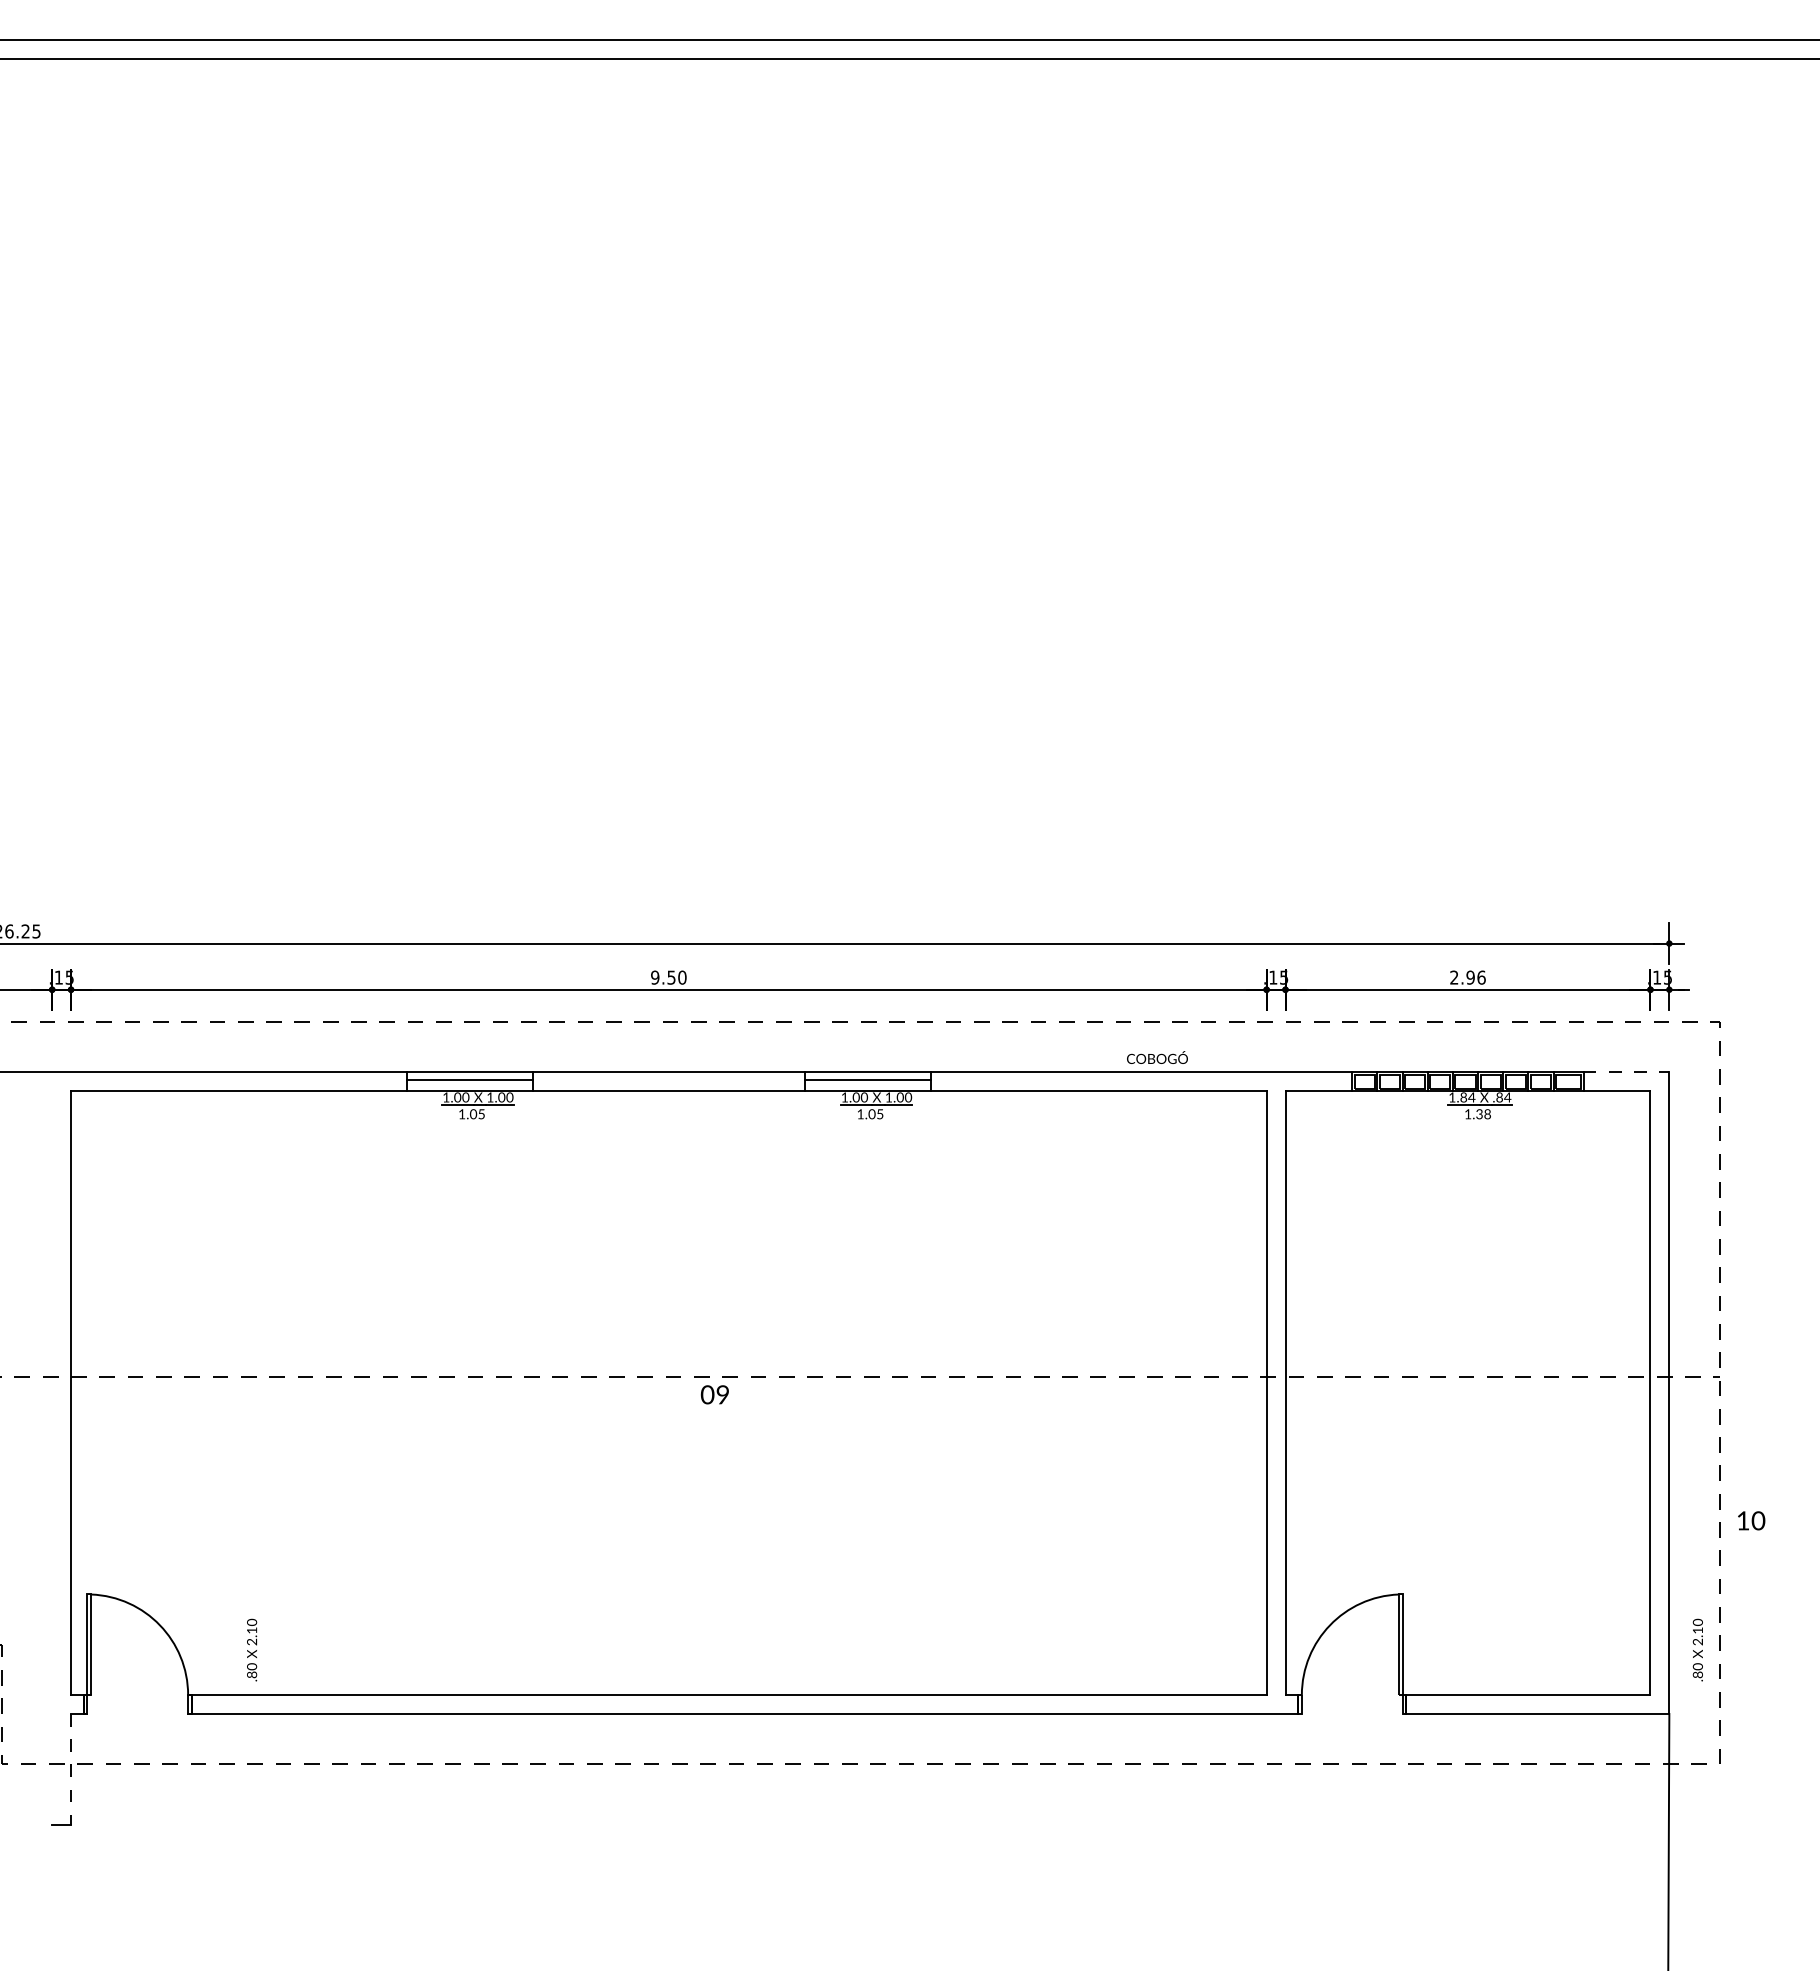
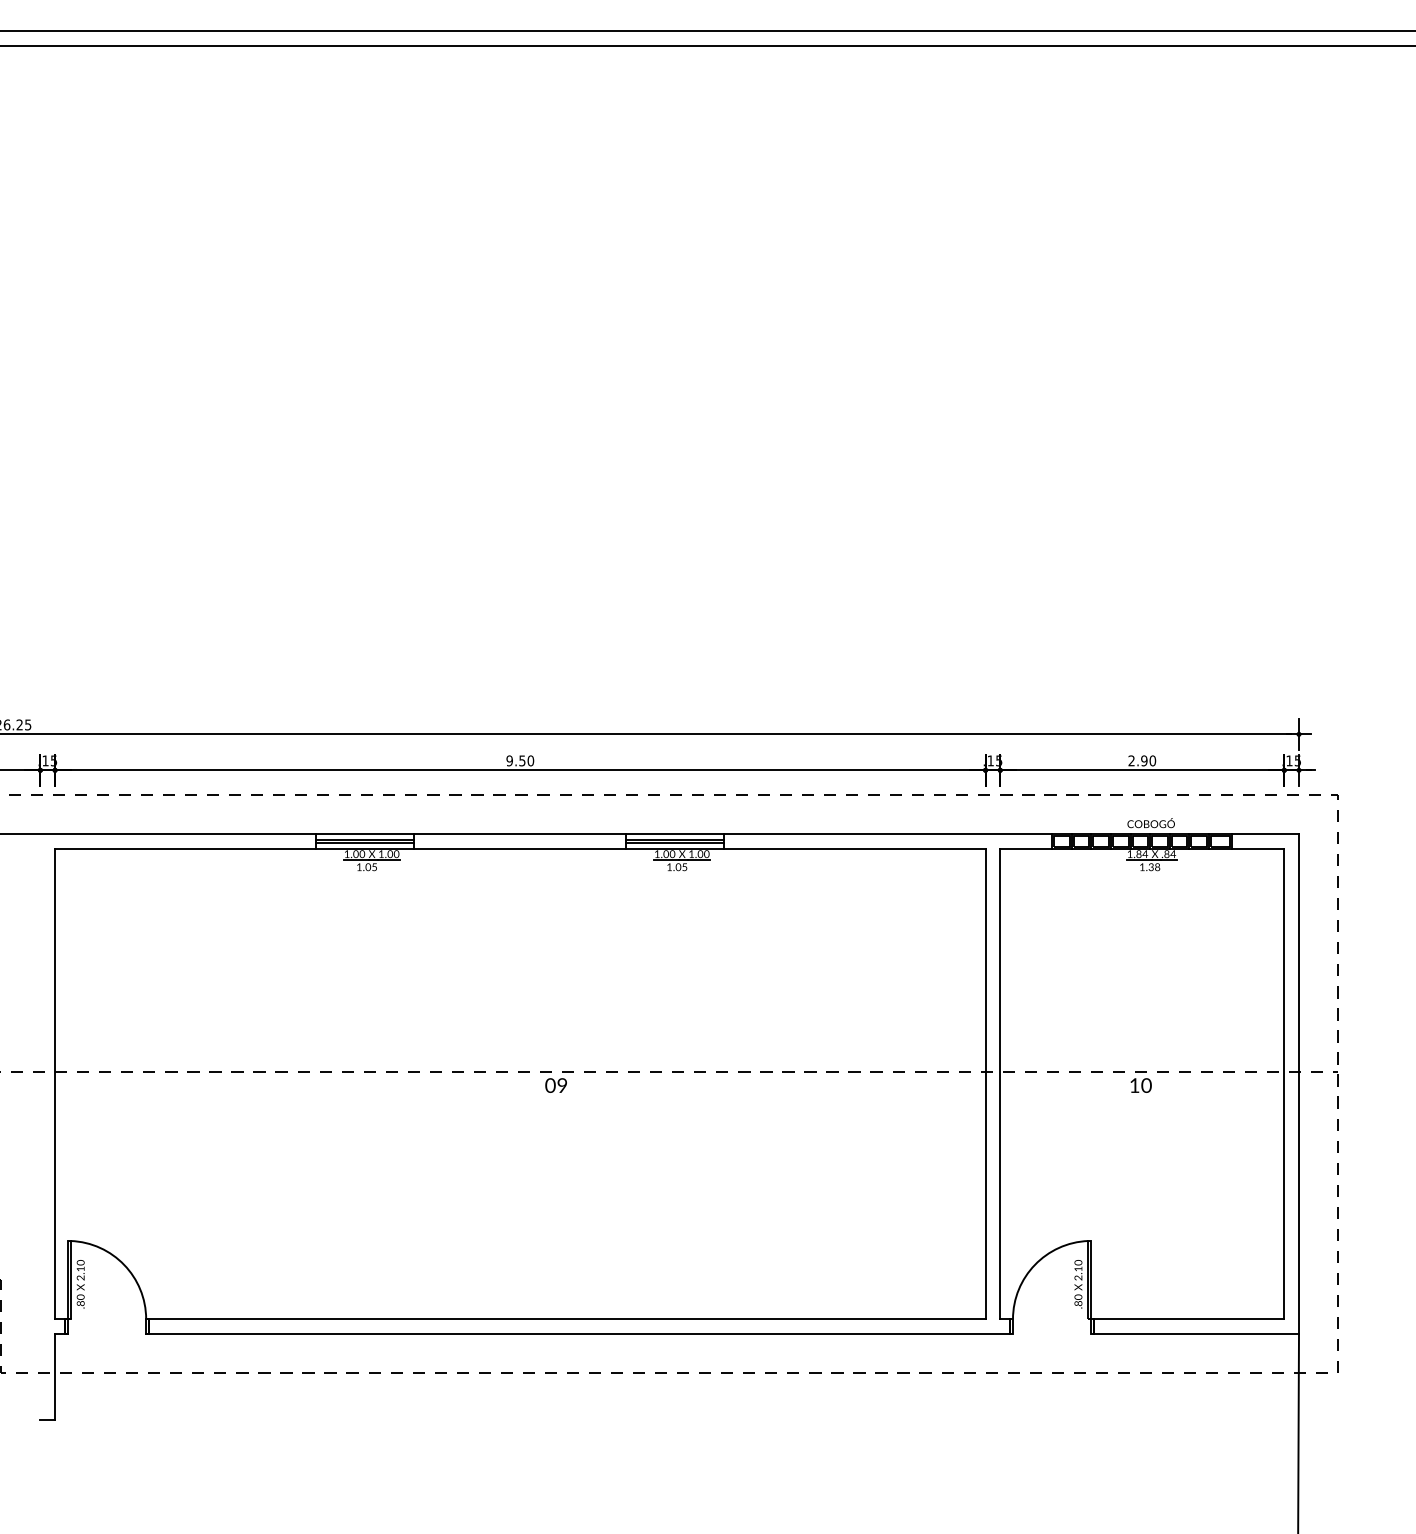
text: (1481, 977) -> (1152, 760), 2.96 -> 2.90
text: (1157, 1057) -> (1151, 823), moved
line: (1626, 1072) -> (1265, 834), dashed -> solid
line: (469, 1083) -> (365, 843), added
line: (868, 1083) -> (675, 843), added
text: (1751, 1520) -> (1141, 1085), moved
text: (252, 1649) -> (81, 1283), moved
text: (1697, 1649) -> (1078, 1283), moved
line: (71, 1769) -> (55, 1377), dashed -> solid

